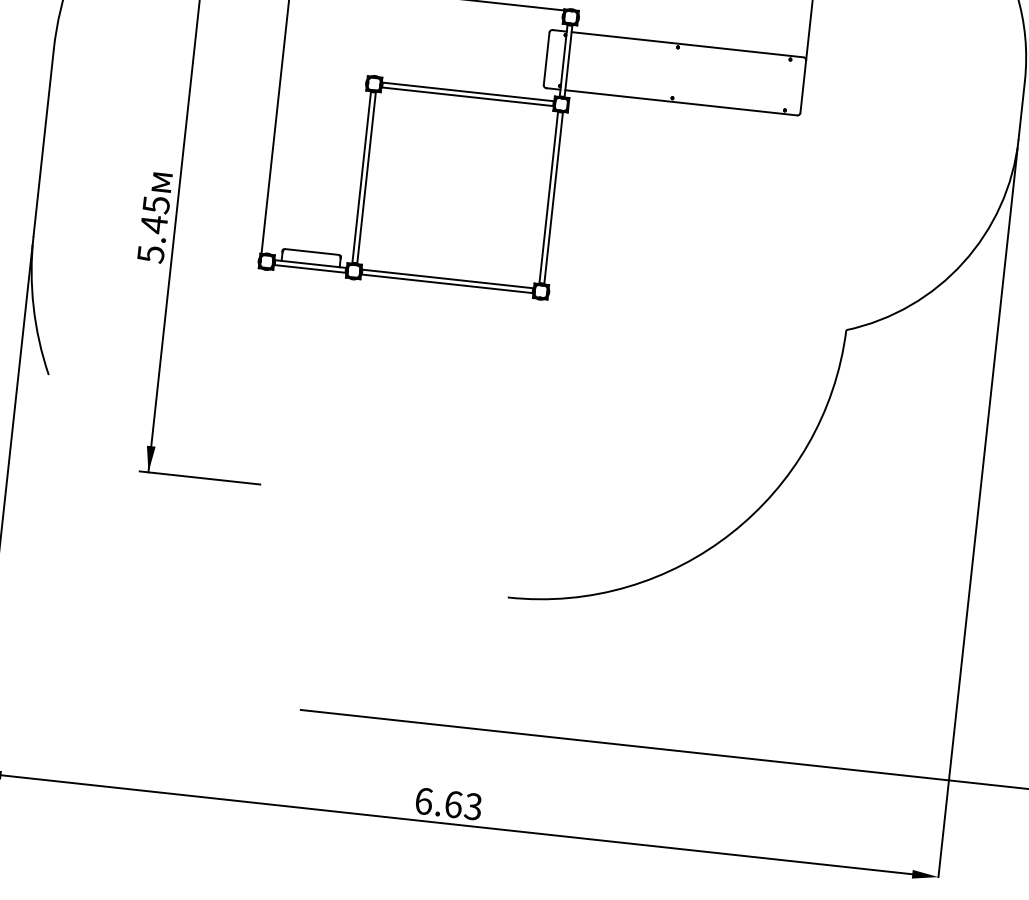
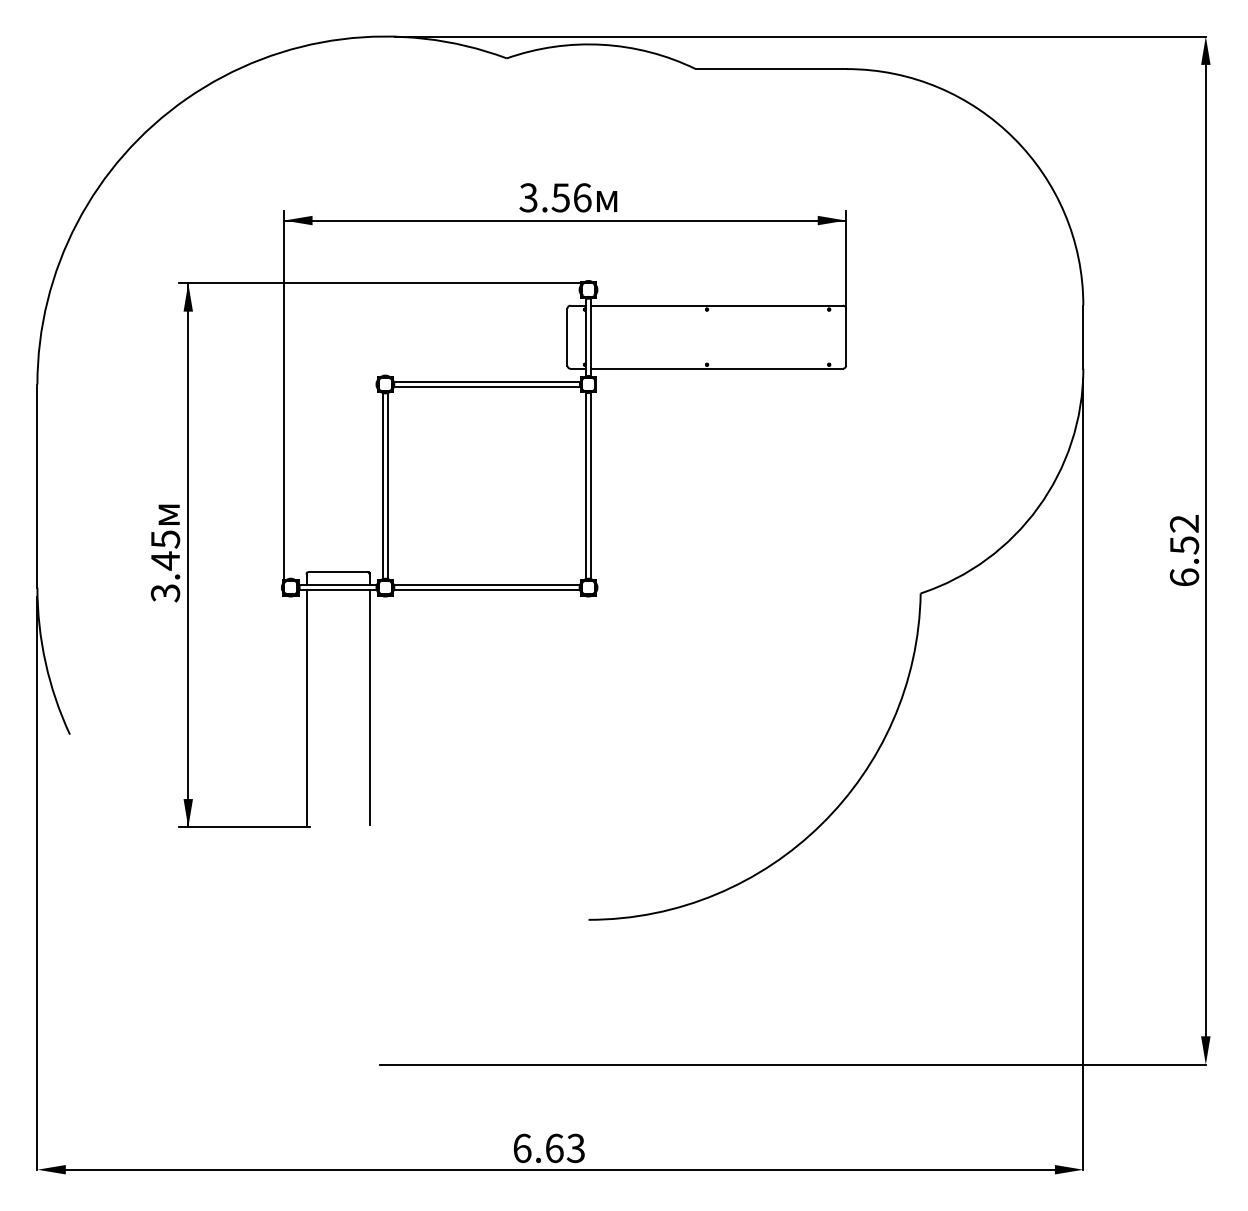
text: (149, 254) -> (164, 593), 5.45 -> 3.45
line: (269, 373) -> (306, 707), added
line: (327, 380) -> (369, 707), added

